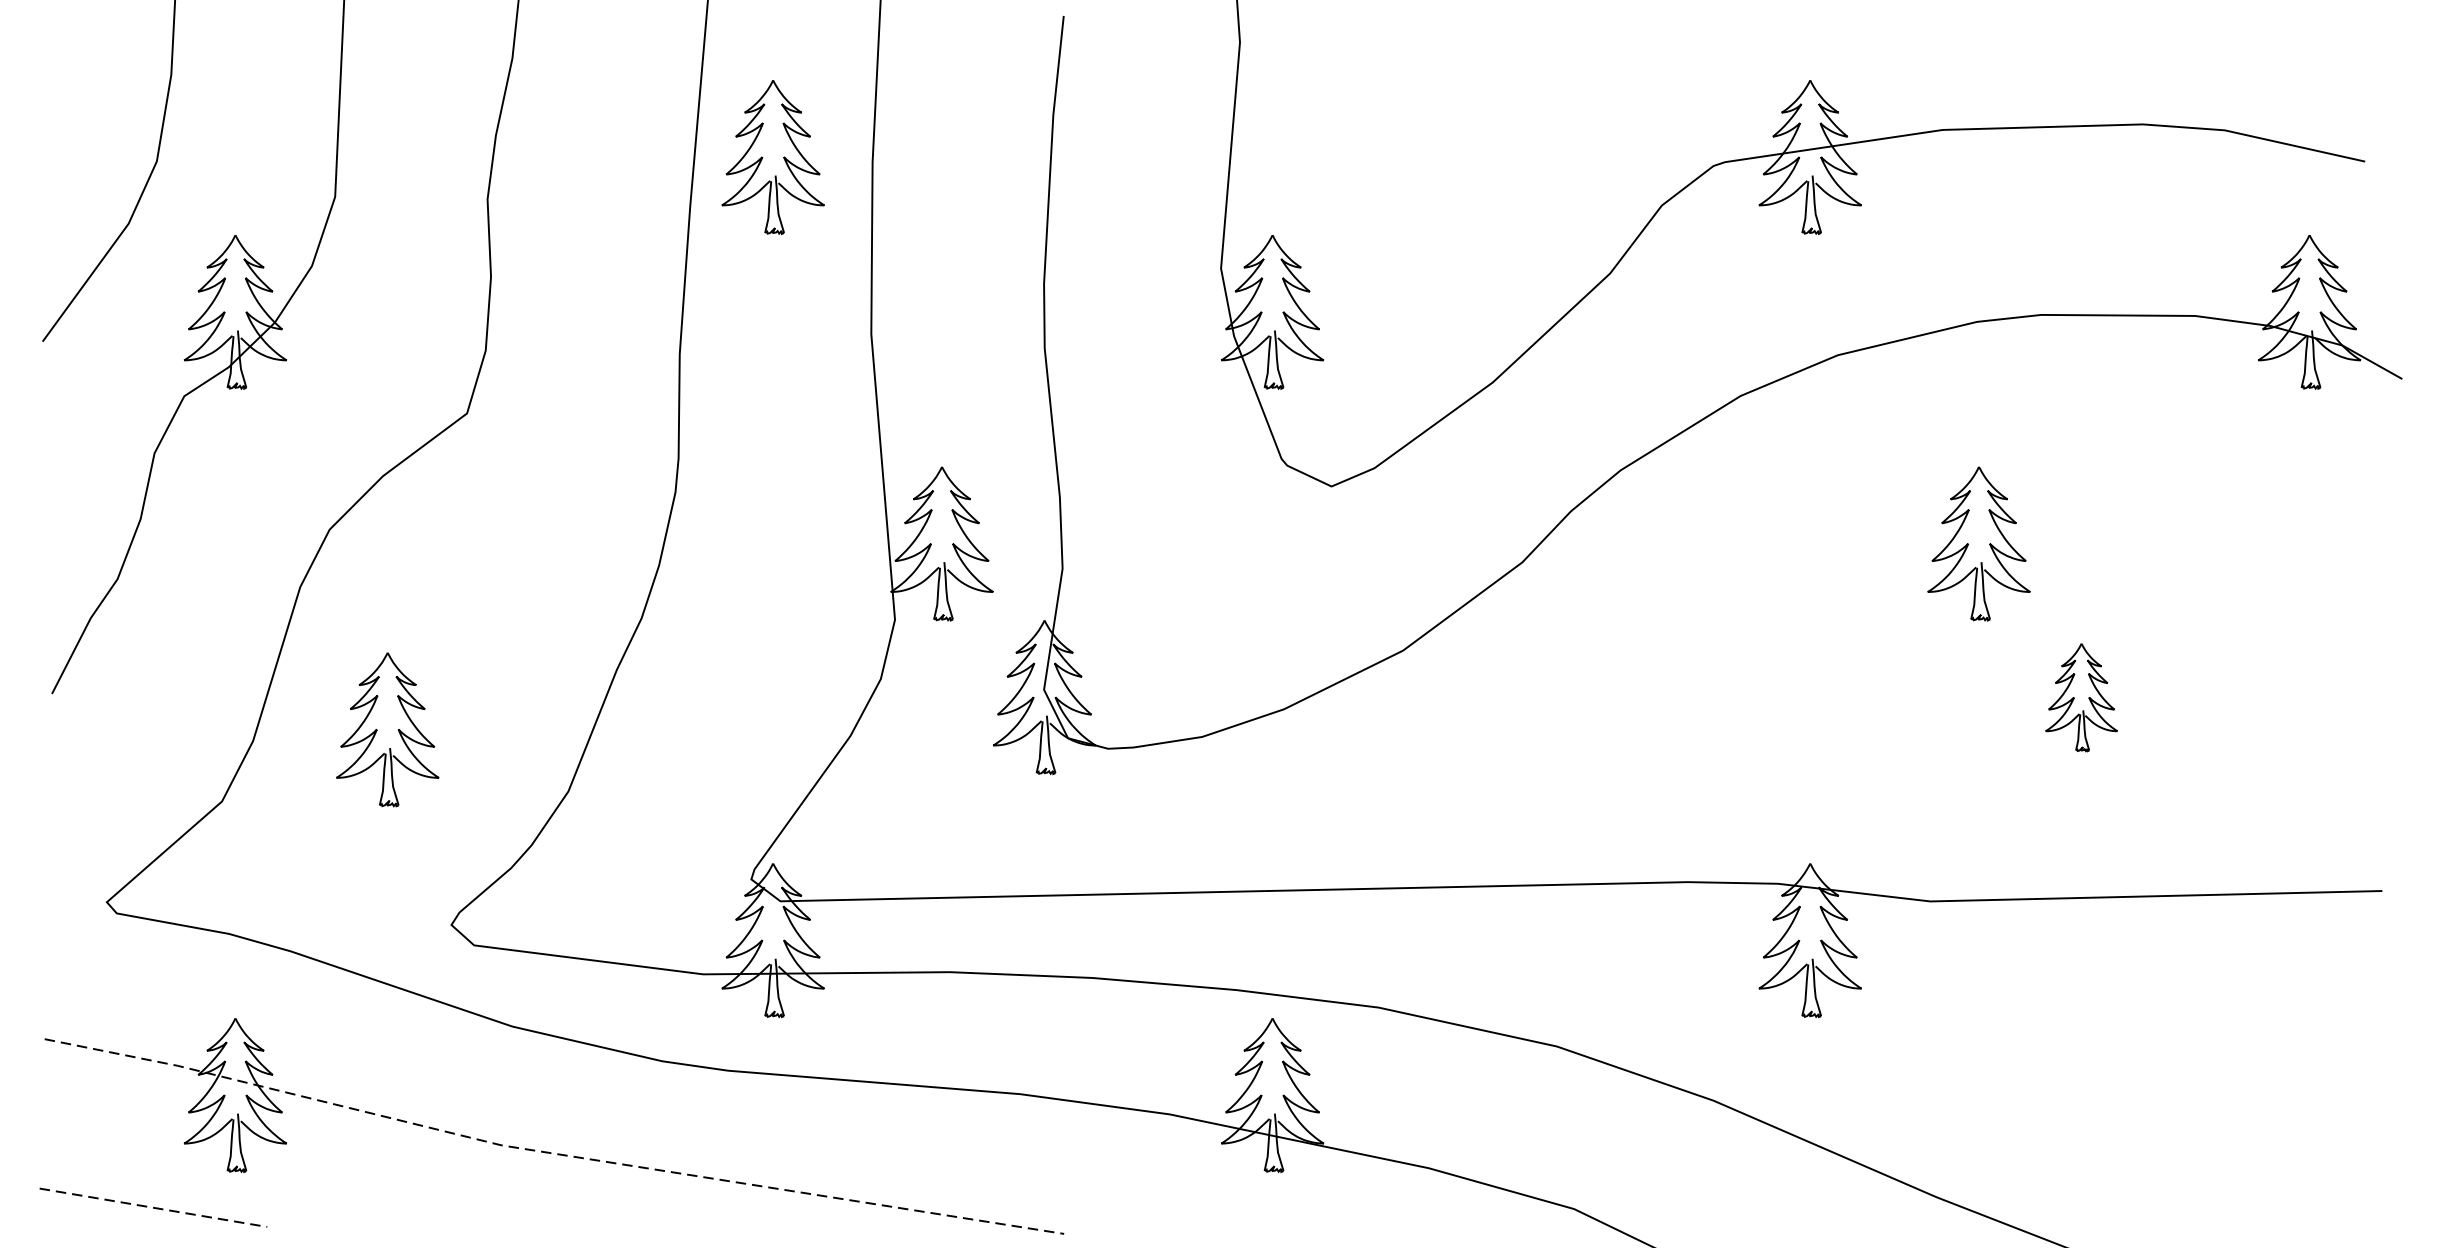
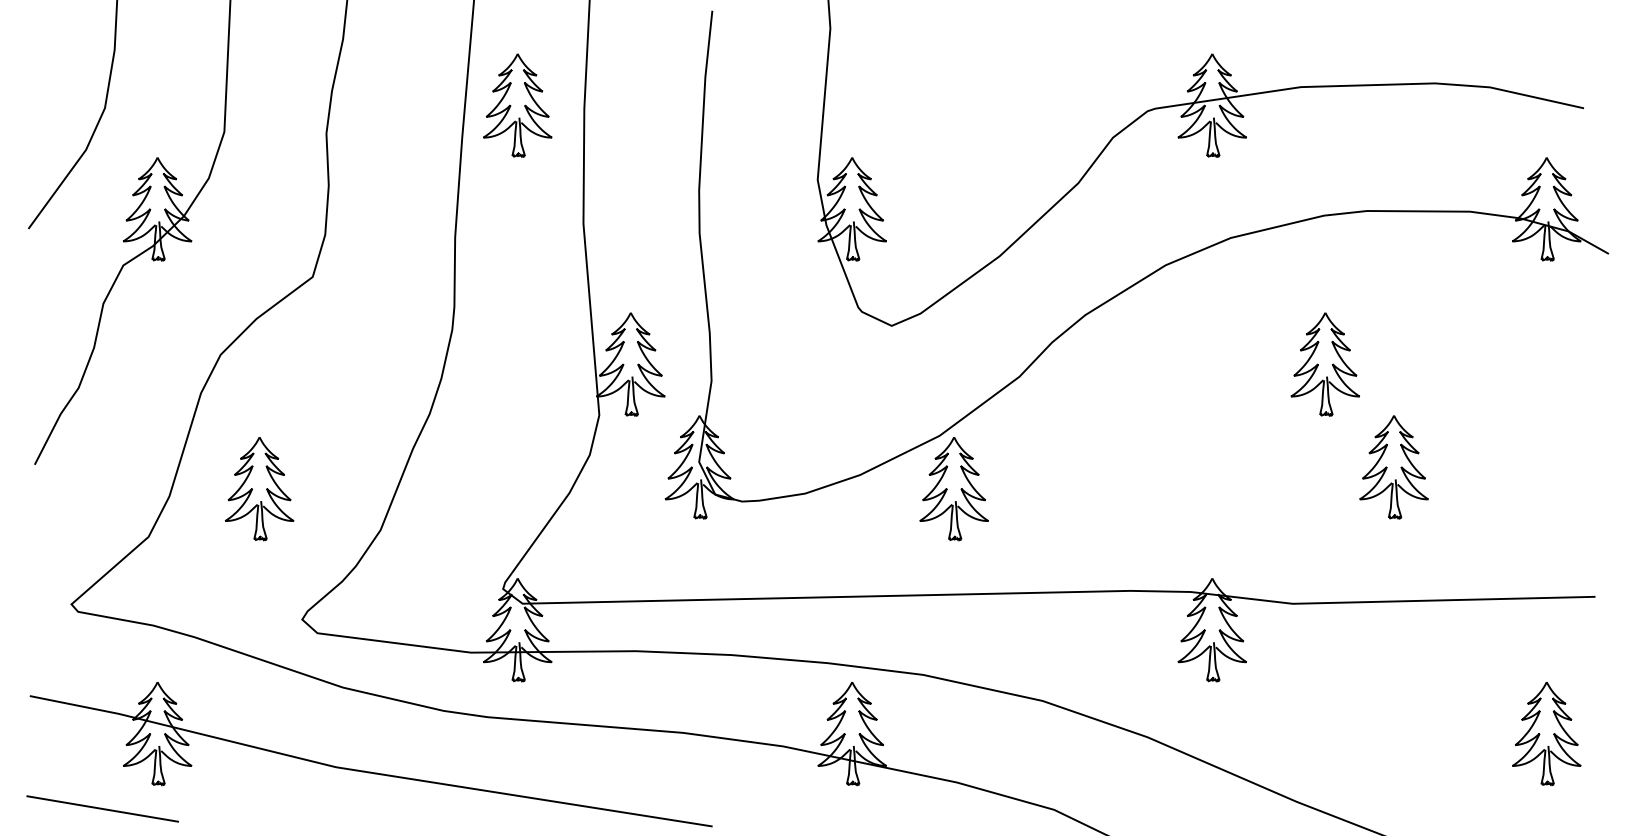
part: (2080, 697) -> (1393, 467), size x1.43
part: (1423, 730) -> (953, 489), added
part: (2309, 1096) -> (1546, 734), added
line: (550, 1153) -> (368, 772), dashed -> solid
line: (154, 1208) -> (103, 809), dashed -> solid

